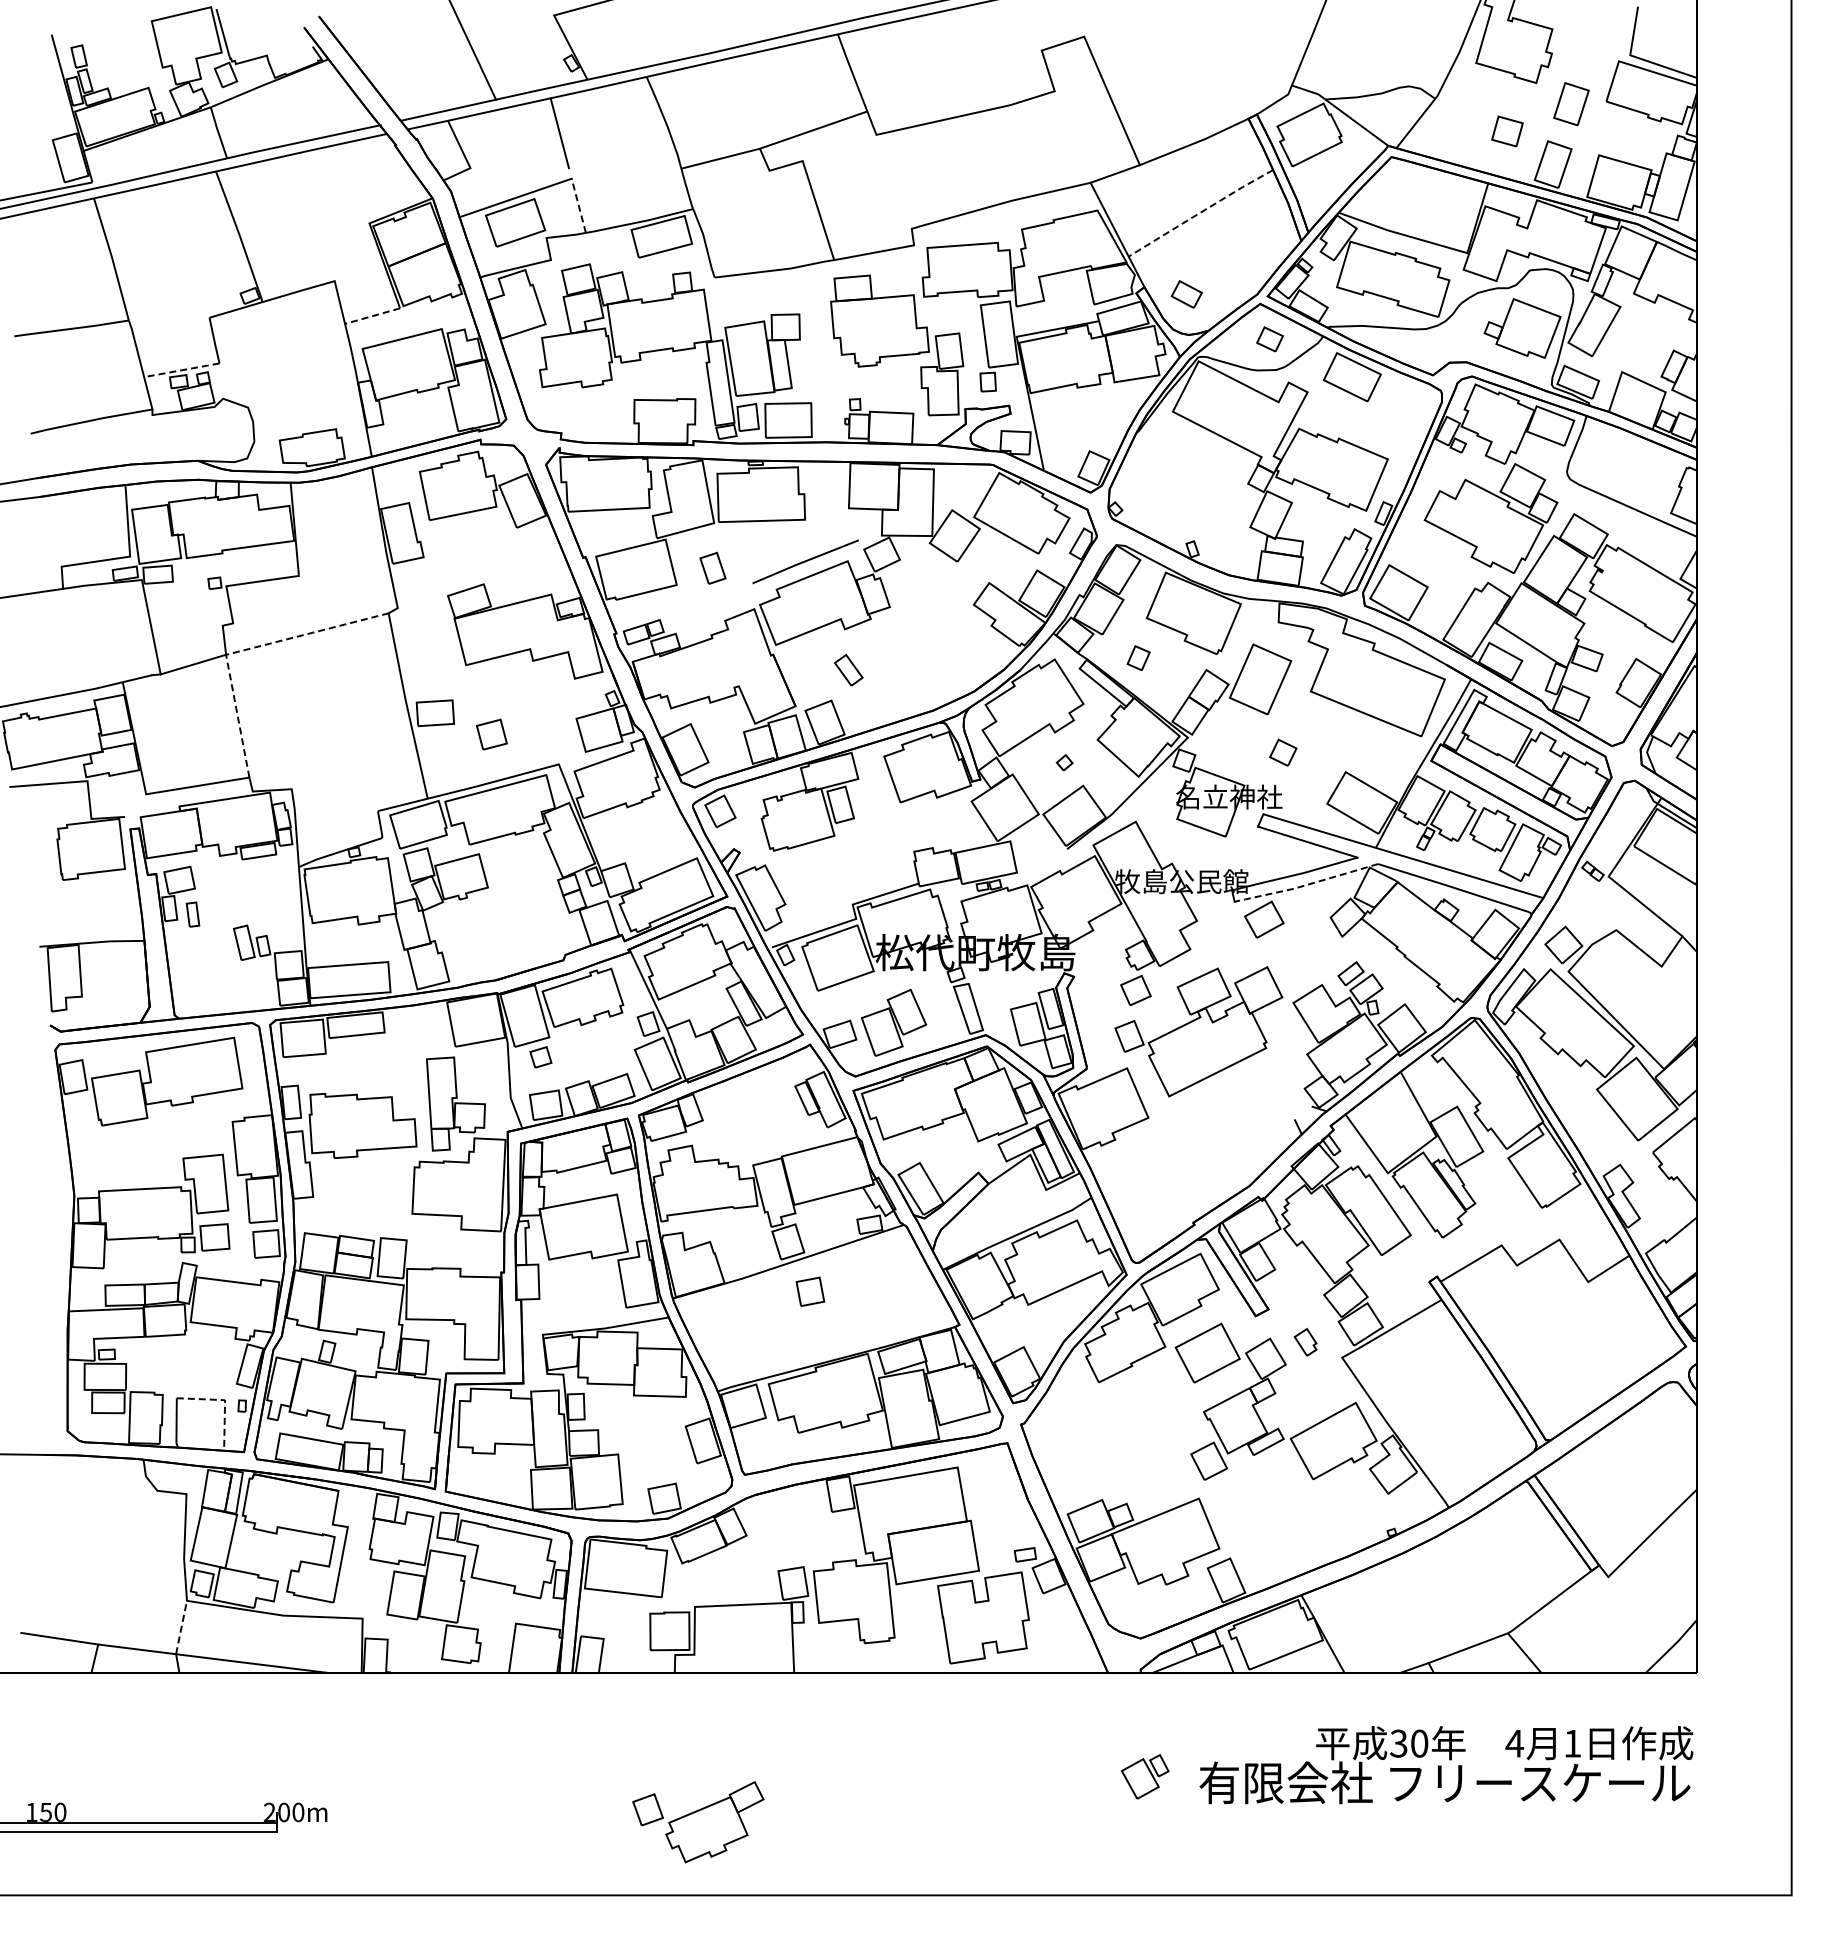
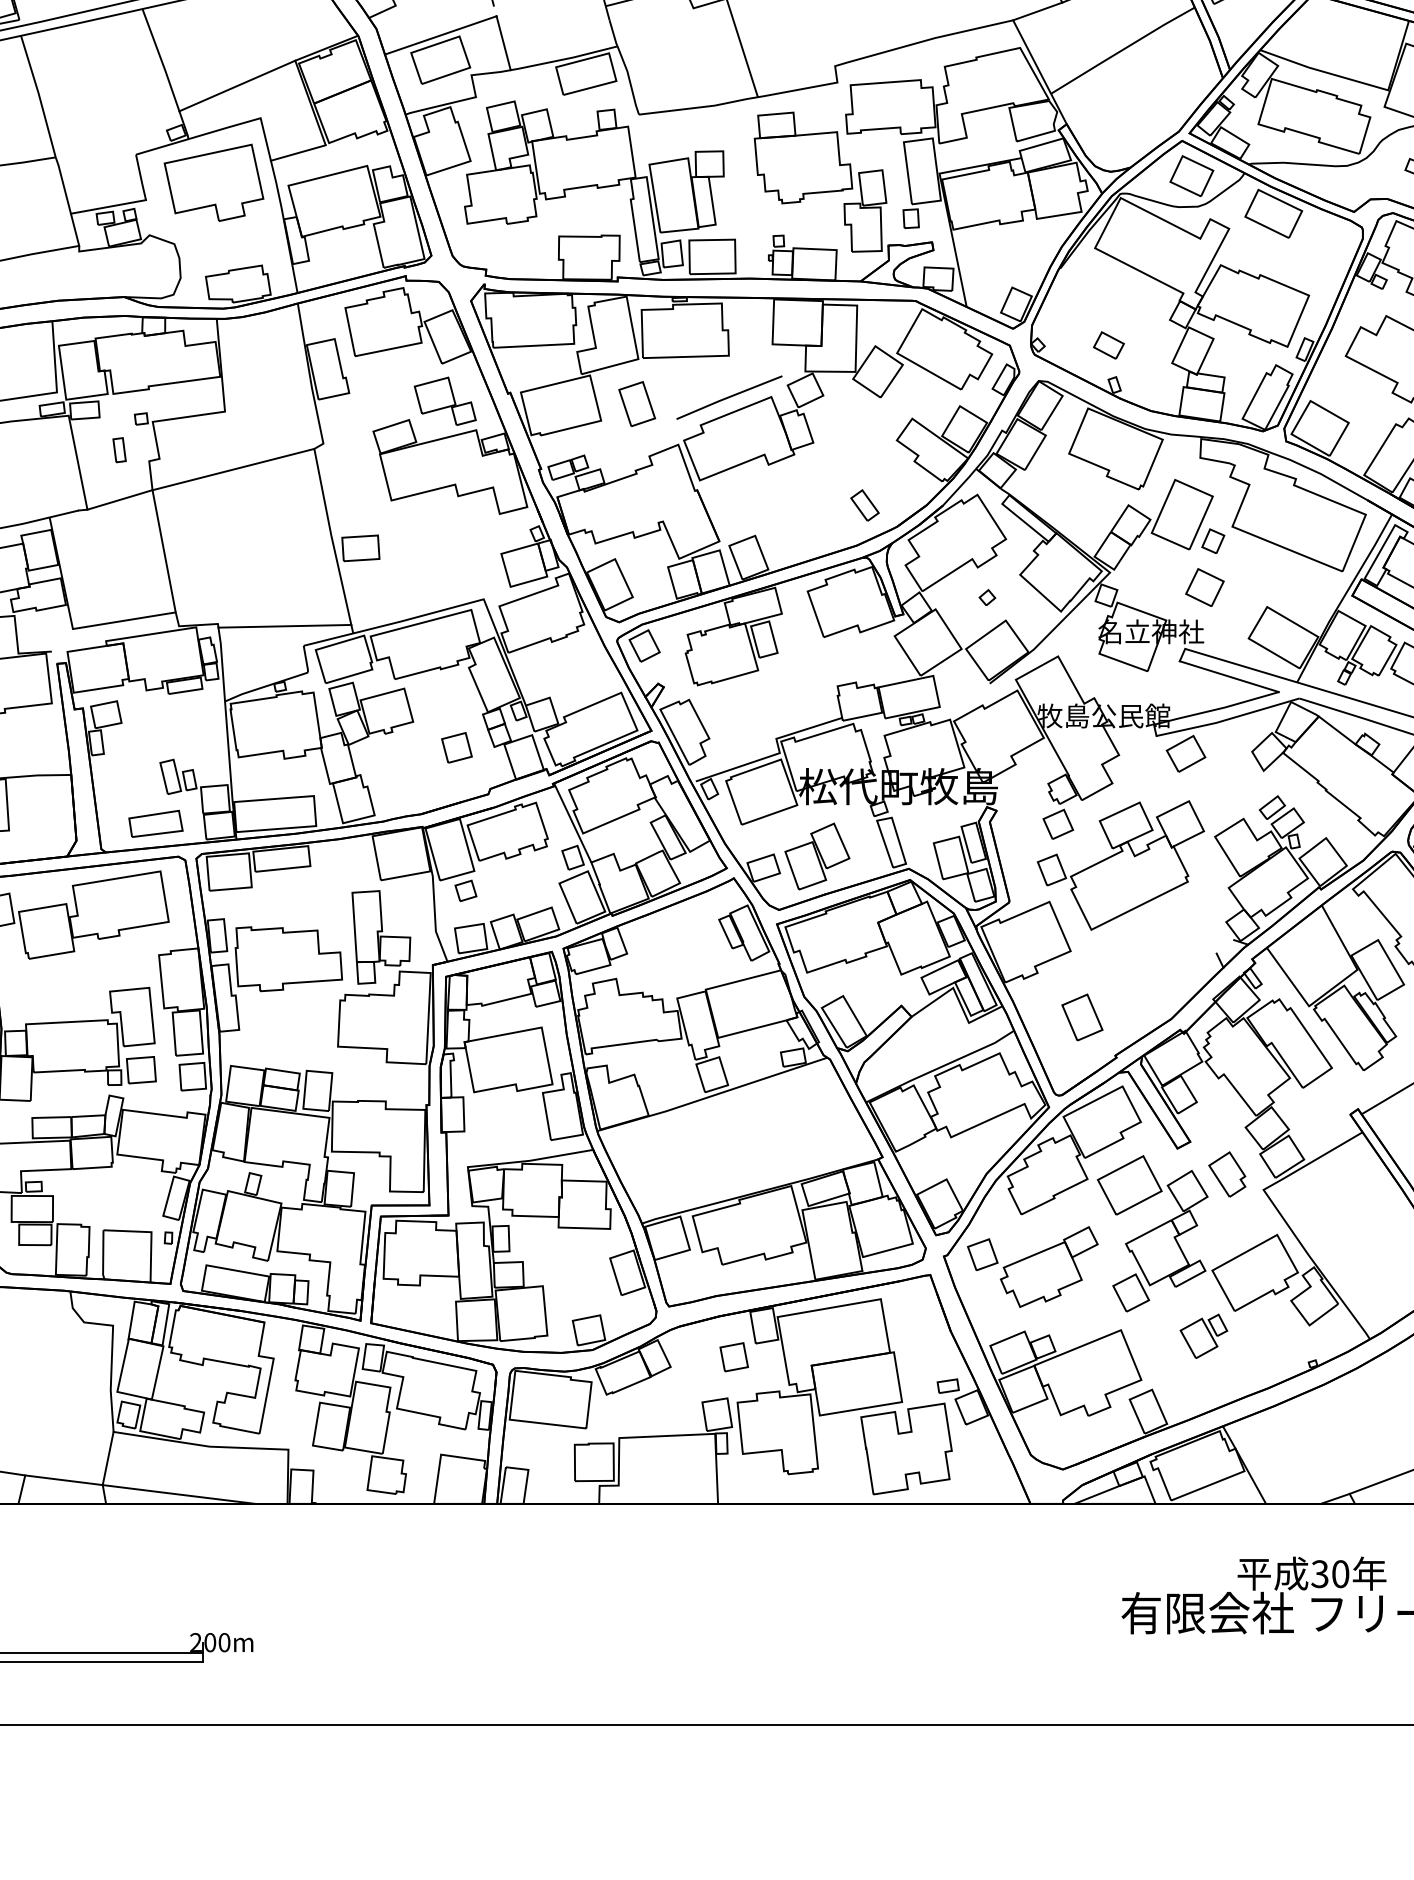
line: (578, 205) -> (503, 42), dashed -> solid
line: (1200, 212) -> (1122, 49), dashed -> solid
line: (311, 248) -> (237, 85), added
part: (1186, 294) -> (1108, 345), moved
line: (372, 316) -> (298, 153), dashed -> solid
part: (1269, 339) -> (1191, 176), size x1.67
part: (287, 345) -> (213, 182), added
line: (181, 370) -> (108, 207), dashed -> solid
part: (519, 565) -> (444, 401), added
part: (712, 568) -> (636, 404), size x1.43
line: (246, 649) -> (172, 484), dashed -> solid
part: (1138, 657) -> (1213, 540), moved
part: (848, 669) -> (864, 504), moved
part: (491, 734) -> (456, 747), moved
part: (1283, 752) -> (1205, 587), size x1.43
line: (358, 791) -> (284, 626), added
line: (1304, 885) -> (1226, 719), dashed -> solid
part: (192, 914) -> (119, 450), moved
part: (229, 990) -> (155, 824), added
part: (1160, 1184) -> (1082, 1017), added
part: (810, 1291) -> (734, 1356), moved
part: (1305, 1342) -> (1227, 1174), size x1.67
line: (225, 1401) -> (151, 1233), dashed -> solid
line: (181, 1627) -> (108, 1458), dashed -> solid
part: (1144, 1776) -> (1203, 1336), moved
part: (698, 1822) -> (1032, 1267), moved

